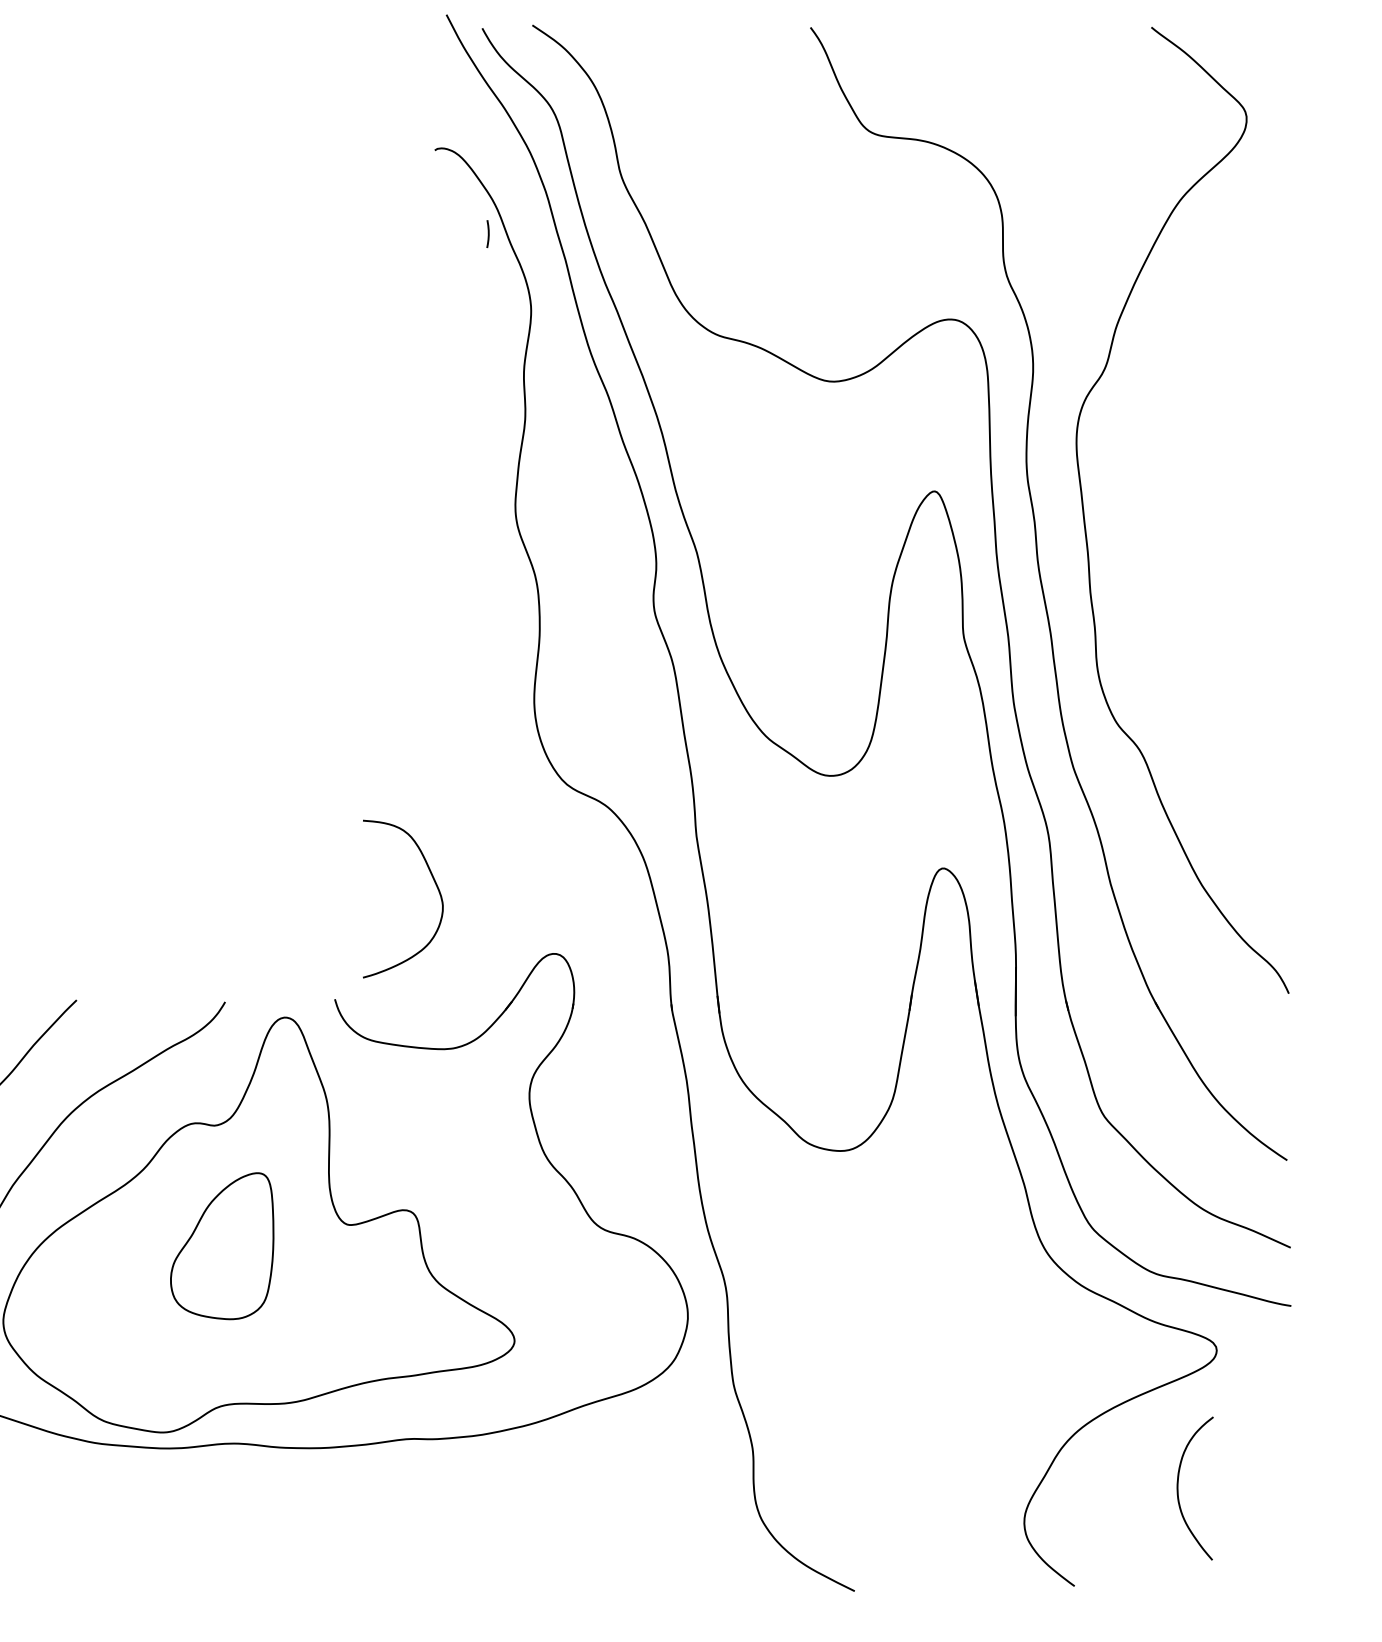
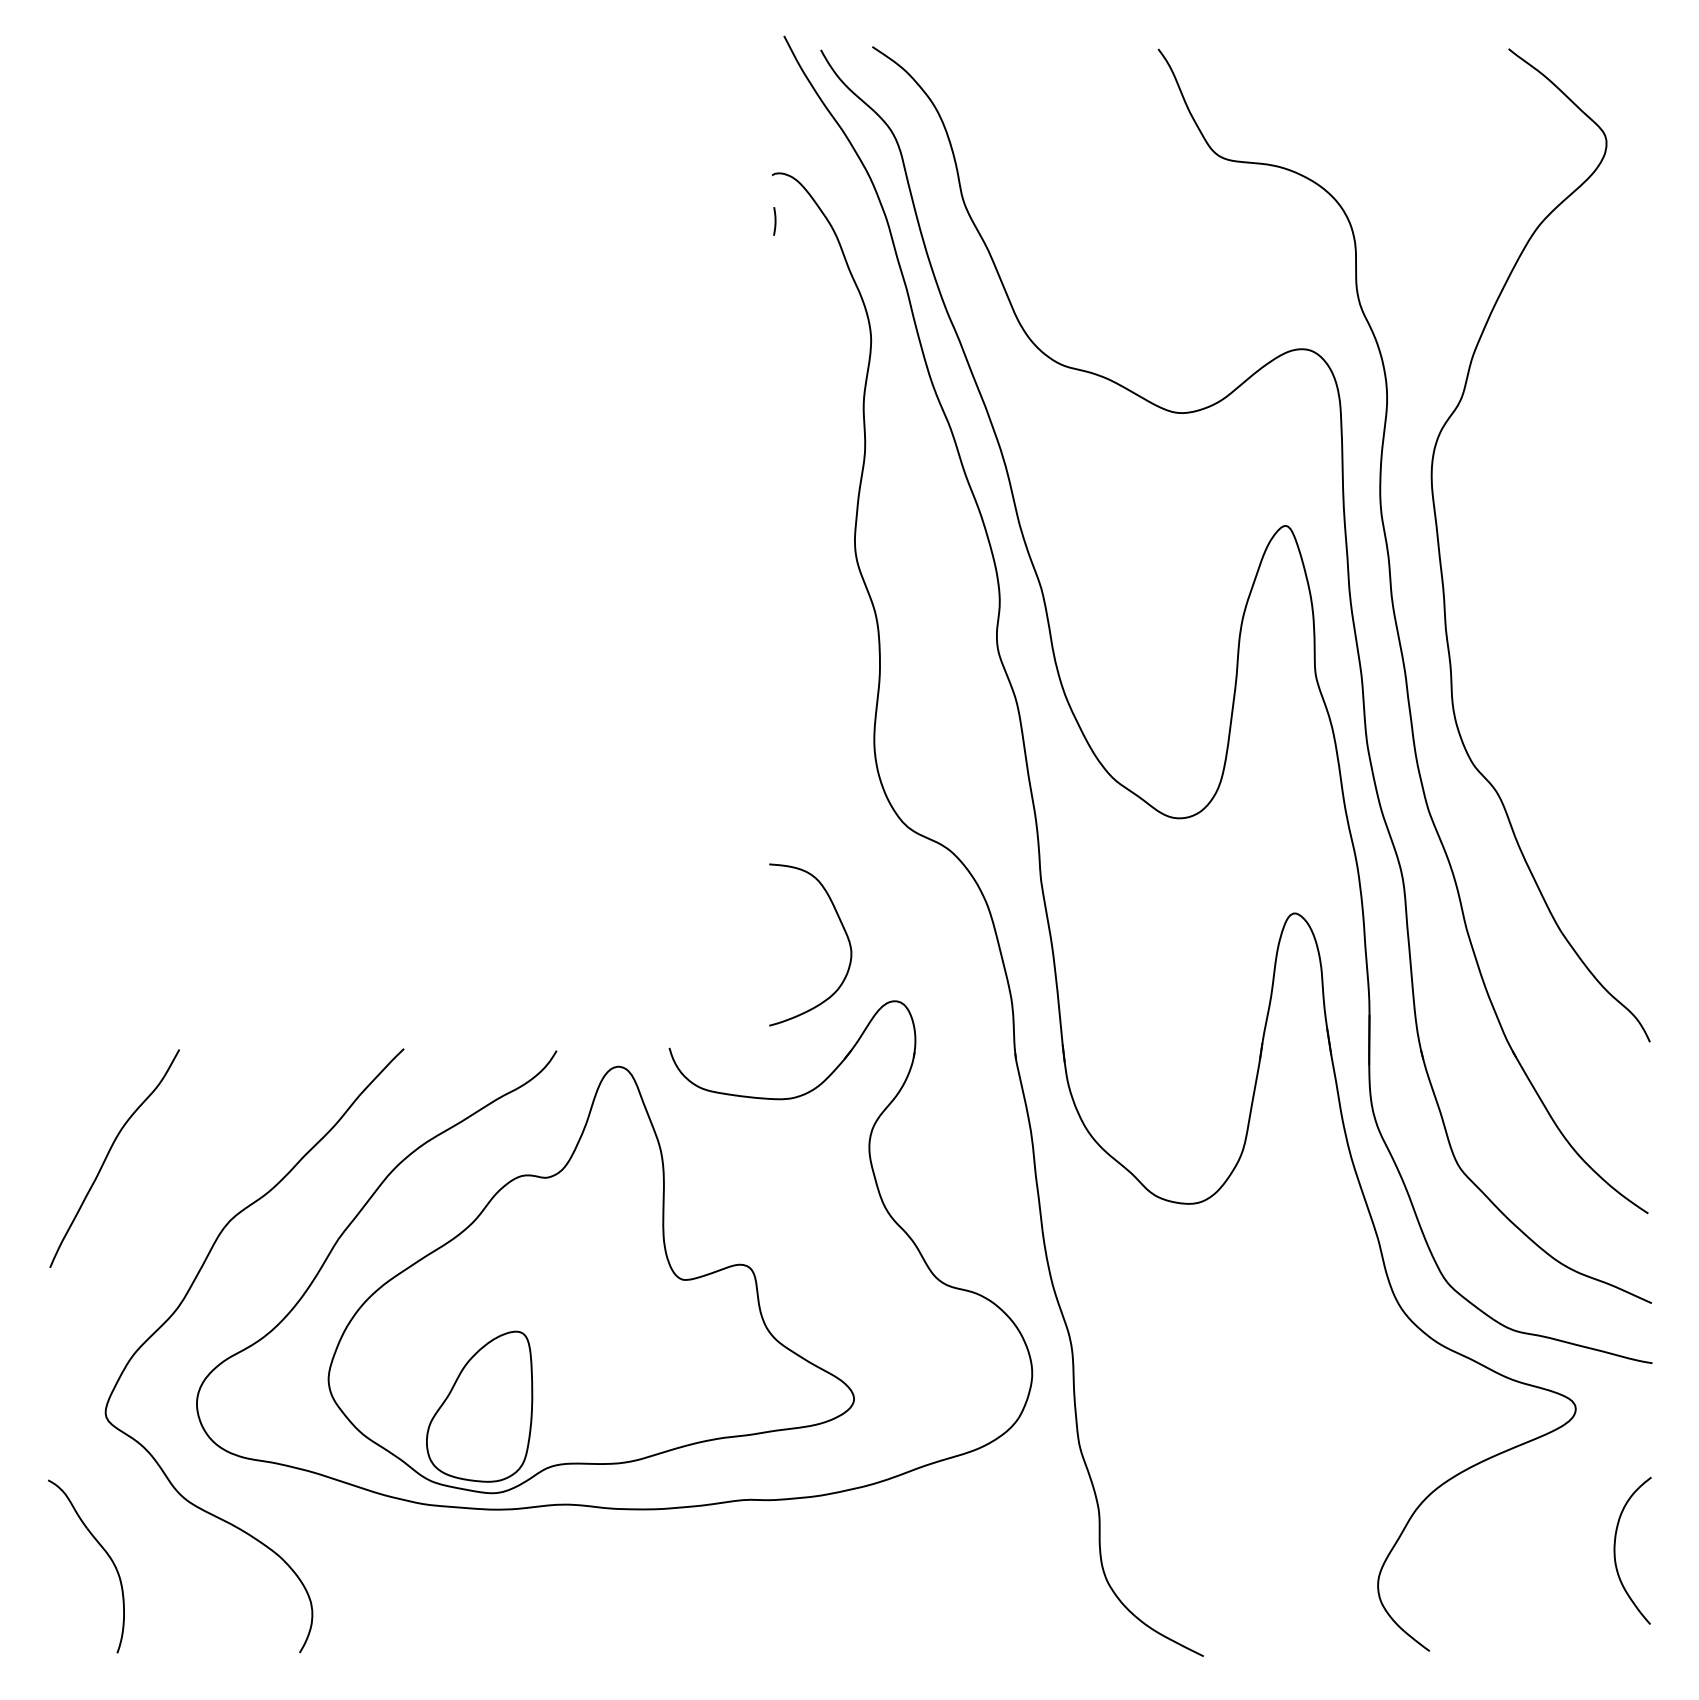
line: (487, 234) -> (774, 221), moved
curve: (436, 886) -> (844, 932), moved
part: (222, 1245) -> (479, 1406), moved
curve: (1178, 1488) -> (1615, 1550), moved

